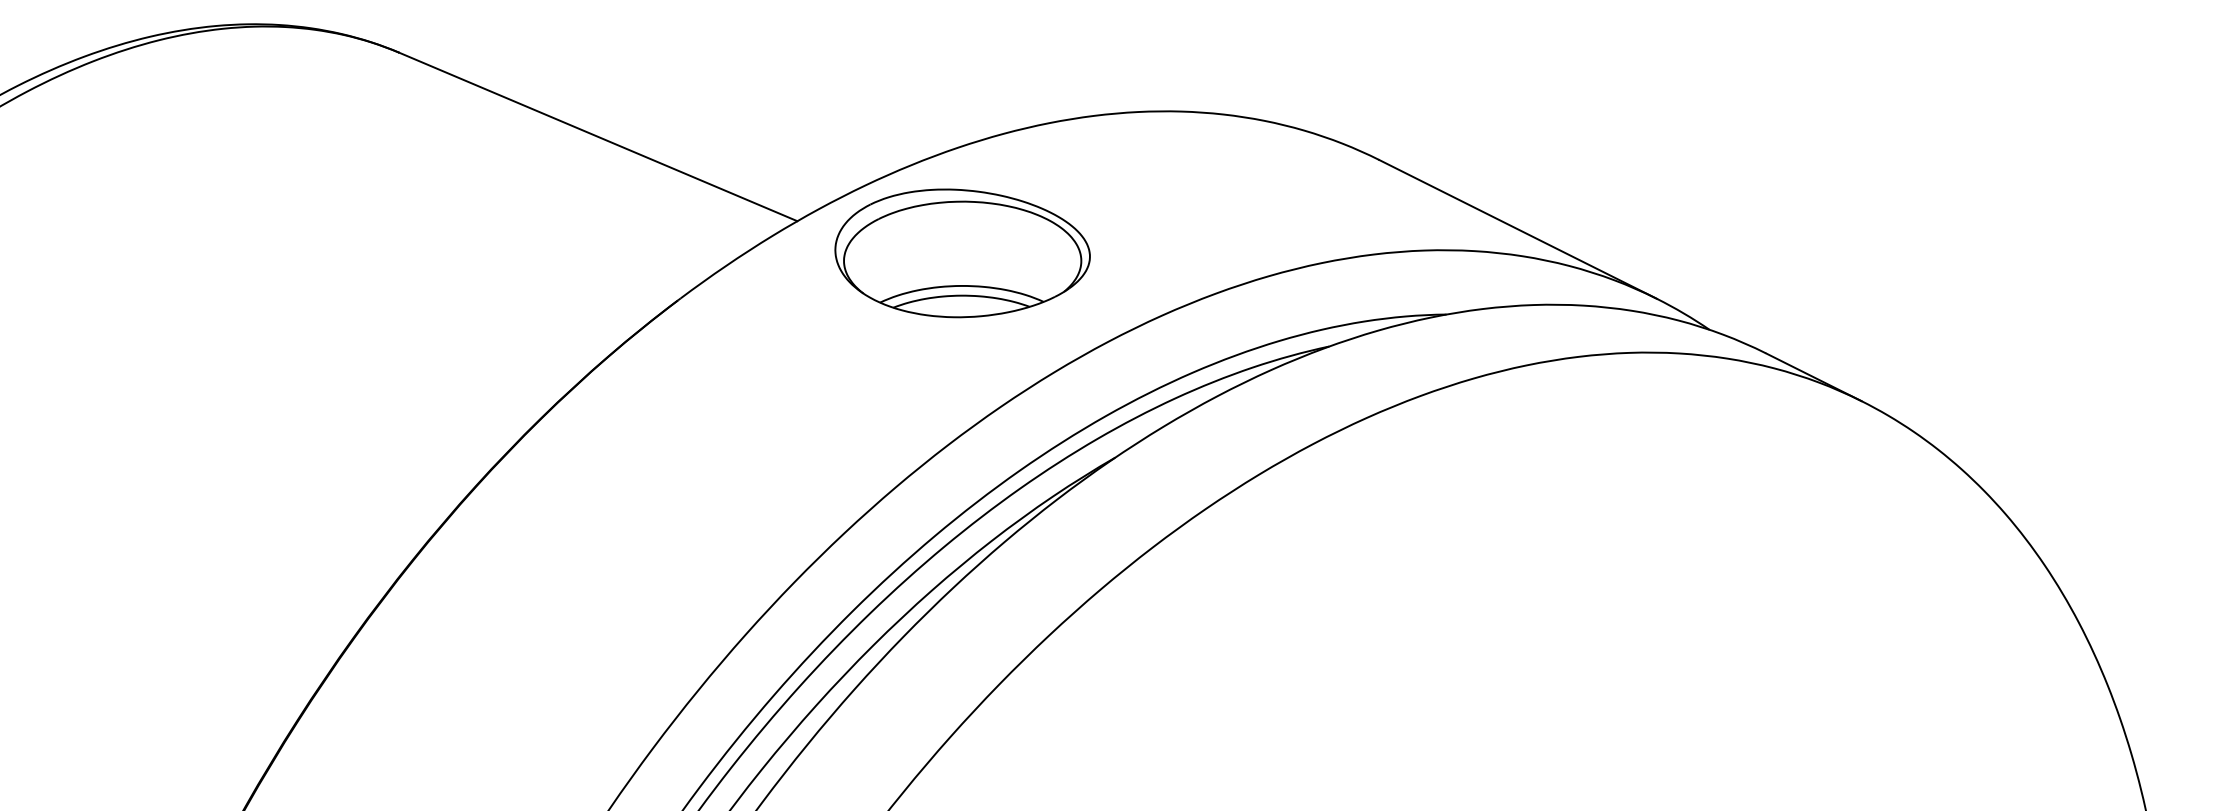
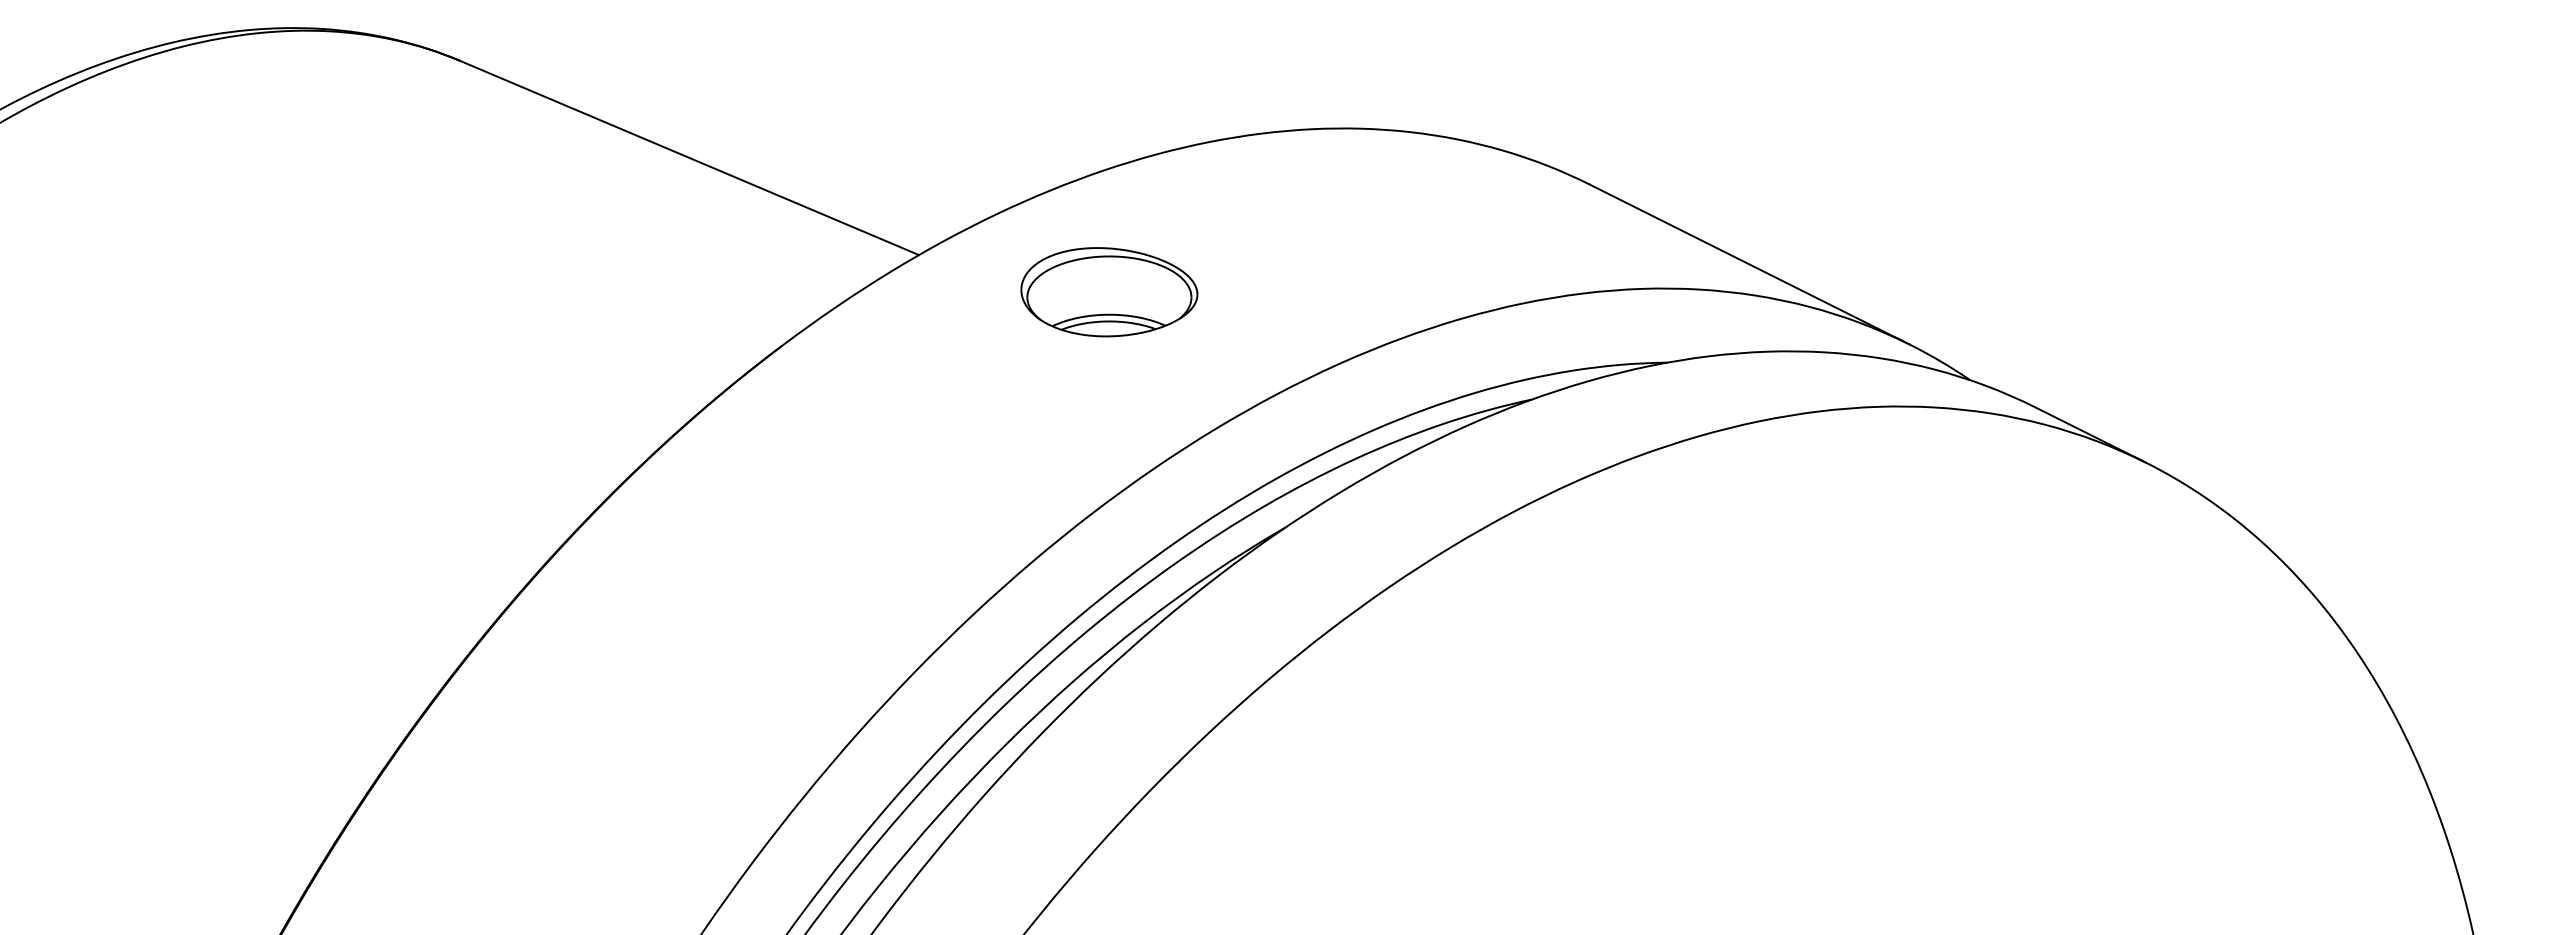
part: (962, 253) -> (1109, 292), size x0.6

